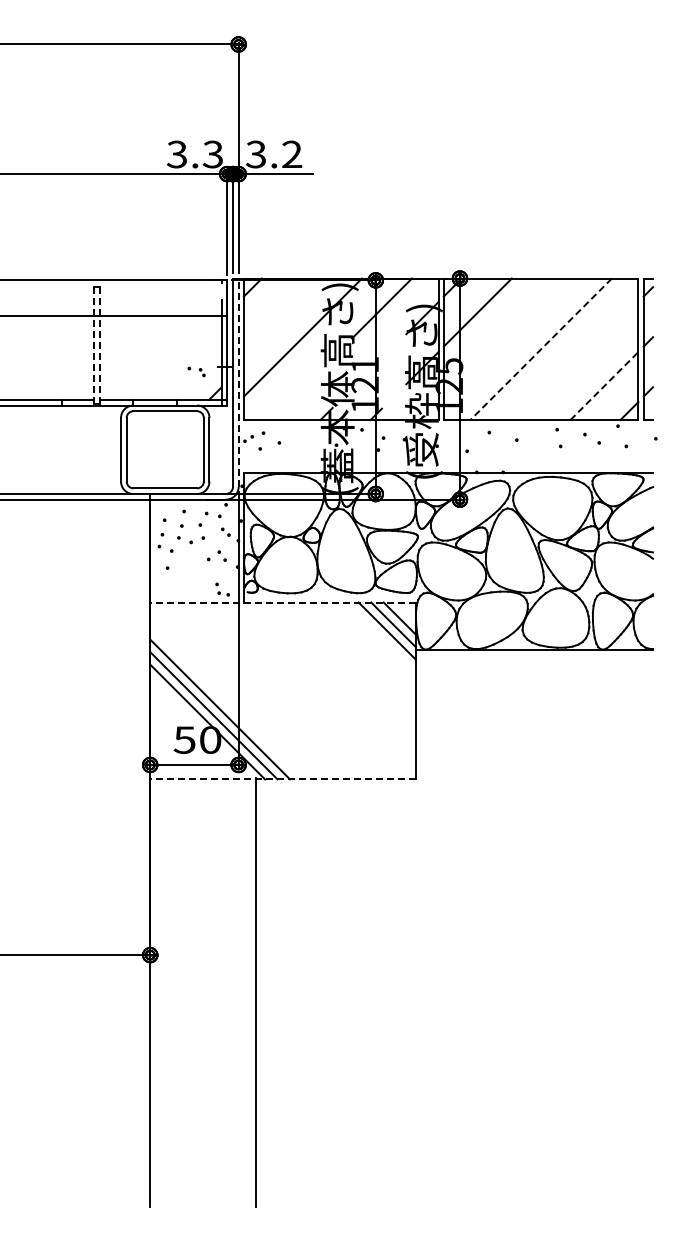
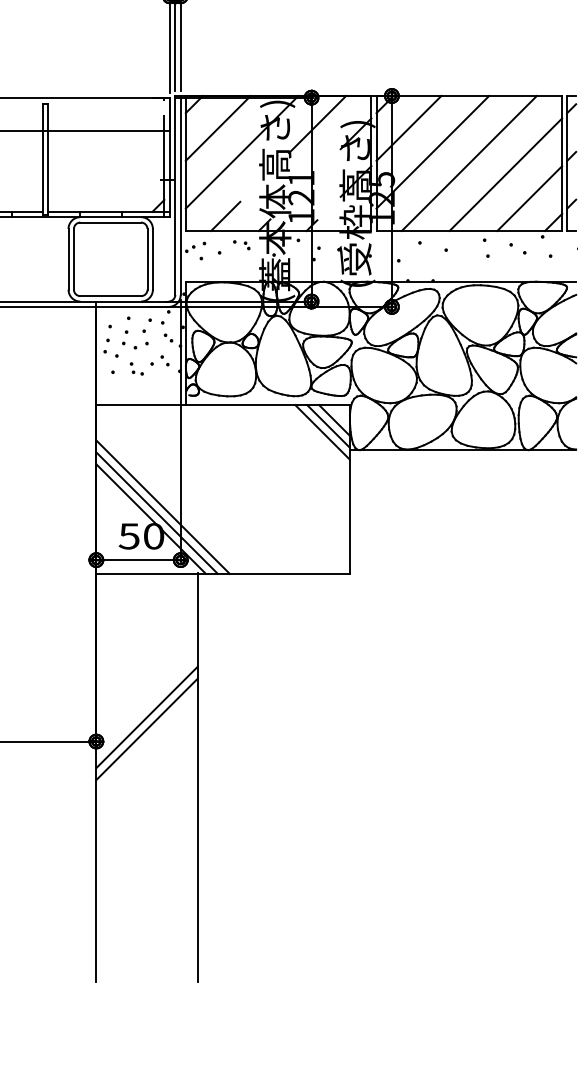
line: (277, 312) -> (217, 128), added
line: (502, 337) -> (432, 152), added
line: (100, 345) -> (48, 159), dashed -> solid
line: (94, 346) -> (43, 160), dashed -> solid
line: (540, 349) -> (468, 163), dashed -> solid
line: (579, 361) -> (505, 175), added
part: (196, 371) -> (241, 244), moved
line: (238, 382) -> (180, 195), dashed -> solid
line: (604, 385) -> (529, 198), dashed -> solid
line: (285, 404) -> (225, 216), added
part: (222, 589) -> (136, 368), moved
line: (282, 602) -> (222, 405), dashed -> solid
line: (282, 779) -> (222, 573), dashed -> solid
line: (203, 929) -> (147, 717), added
line: (203, 942) -> (147, 729), added

